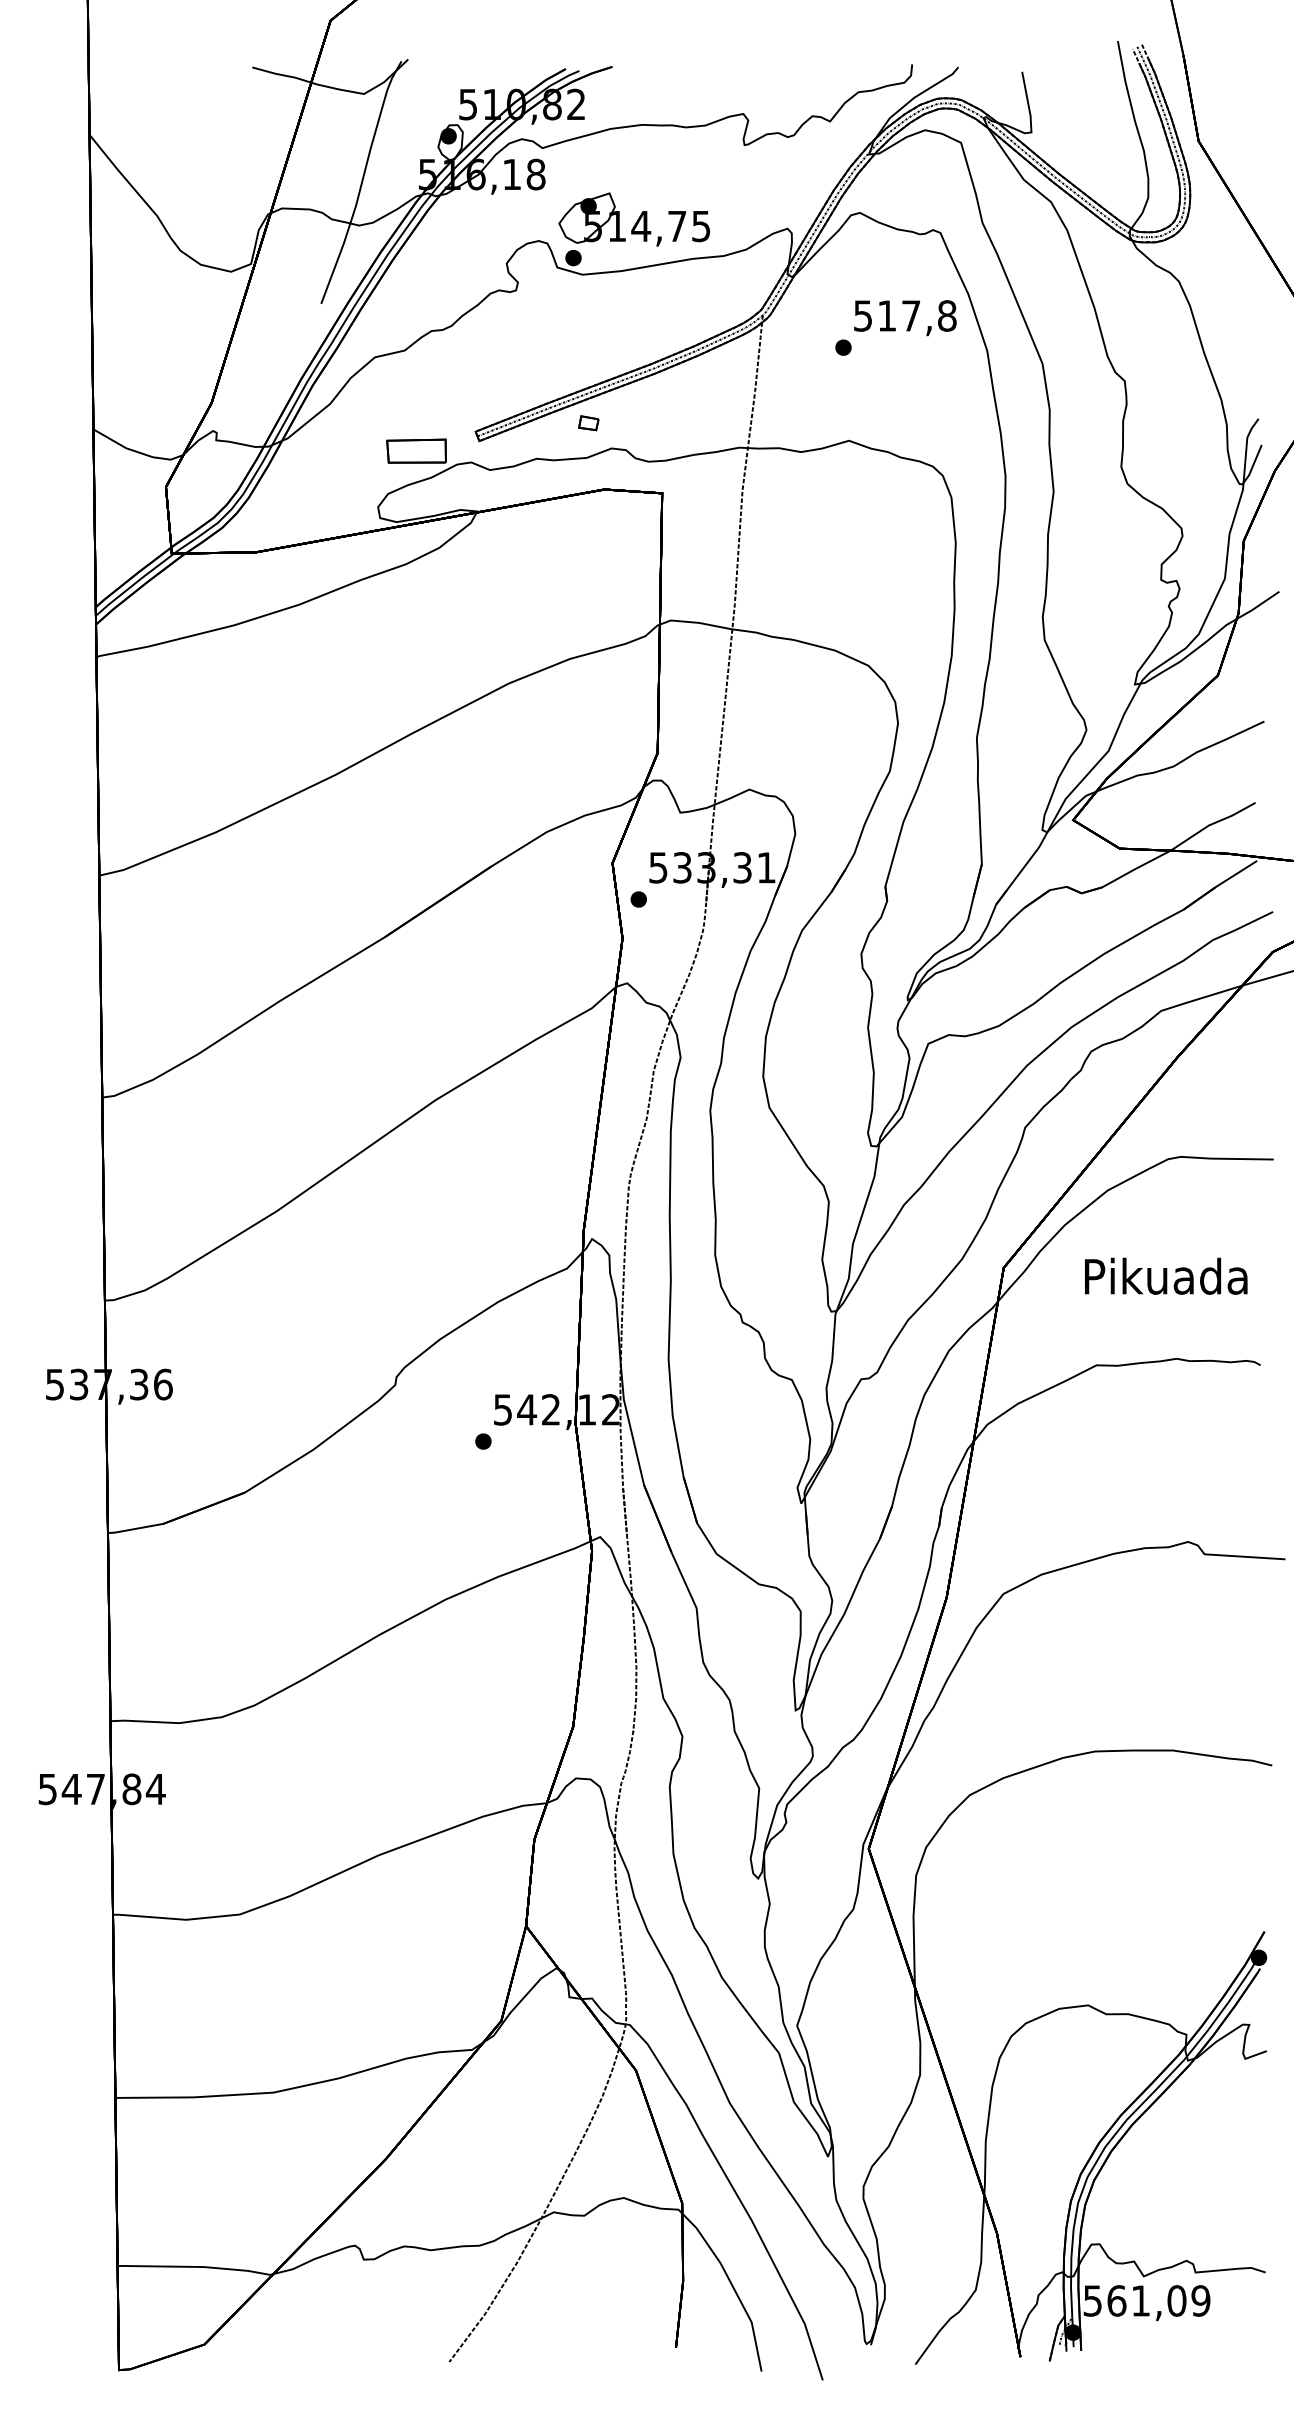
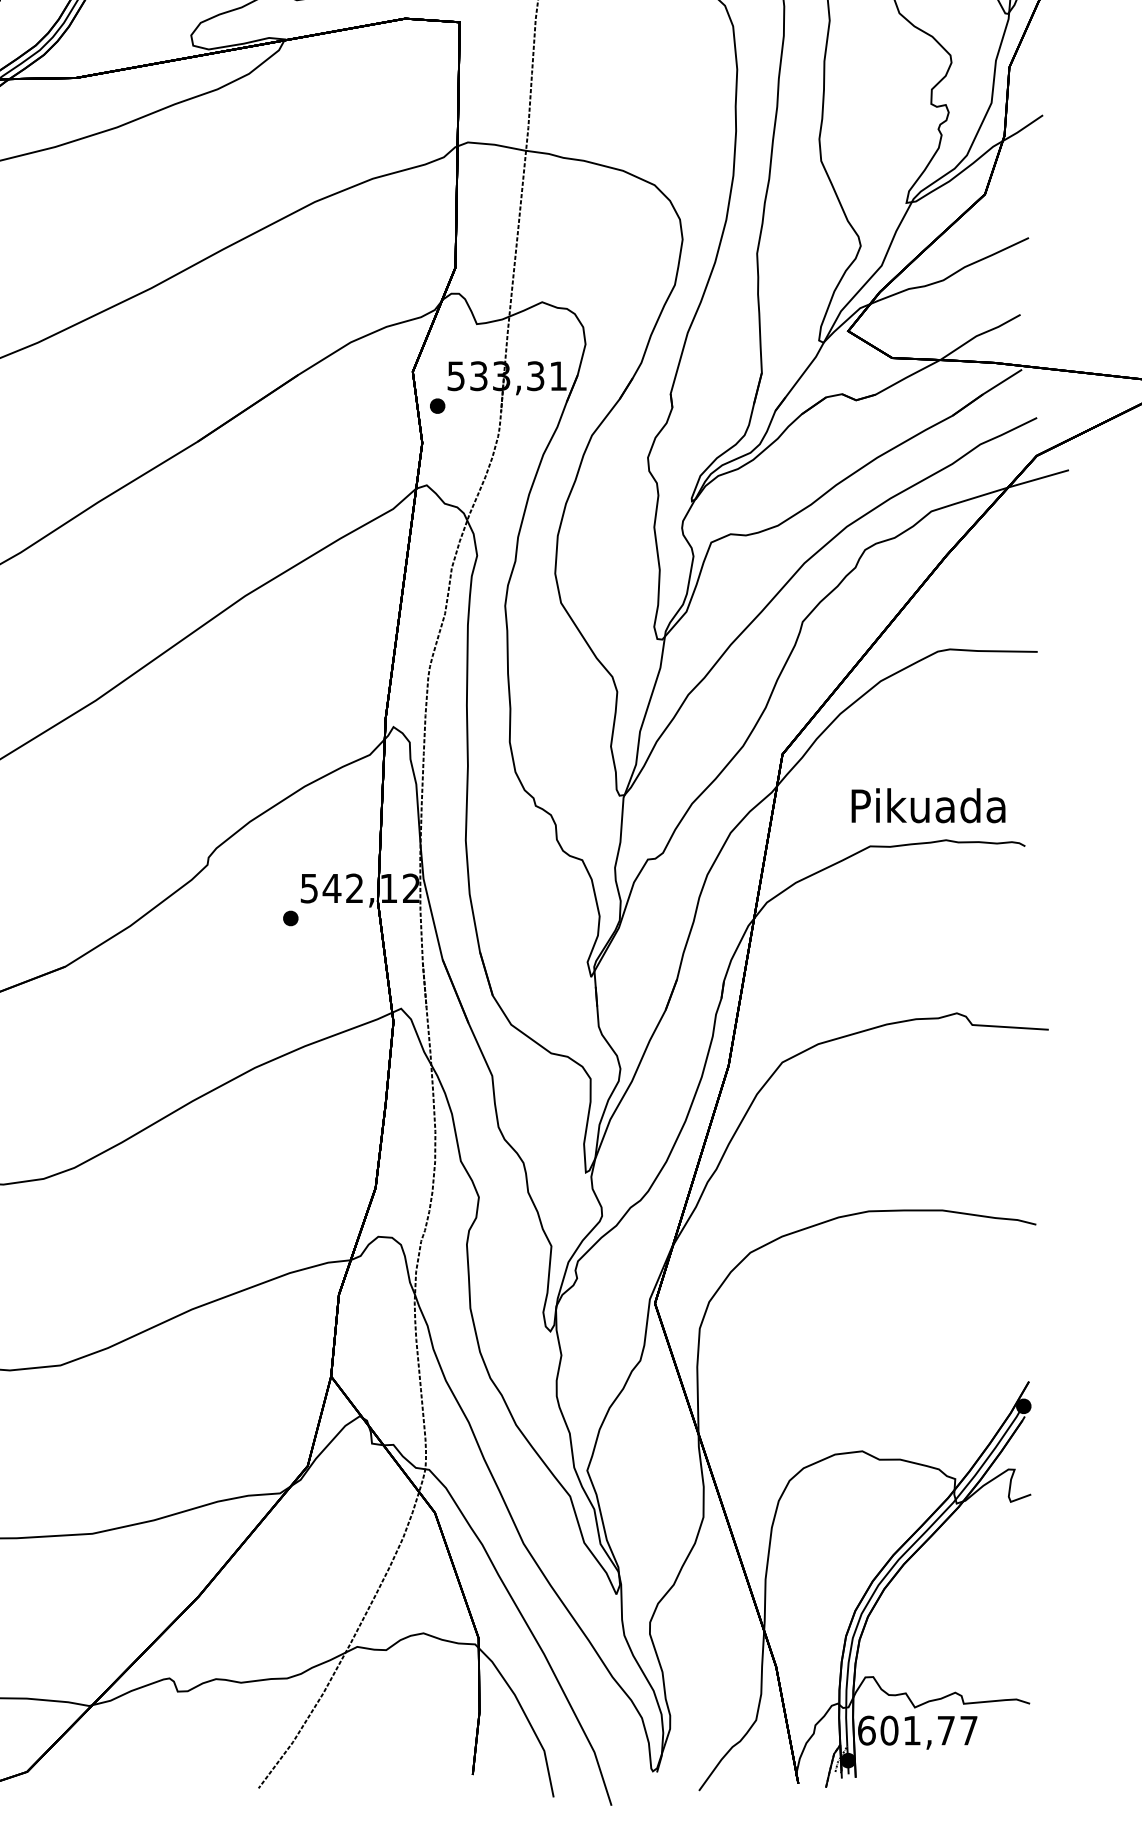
text: (1166, 1275) -> (928, 804), moved
text: (1146, 2300) -> (917, 1730), 561,09 -> 601,77

